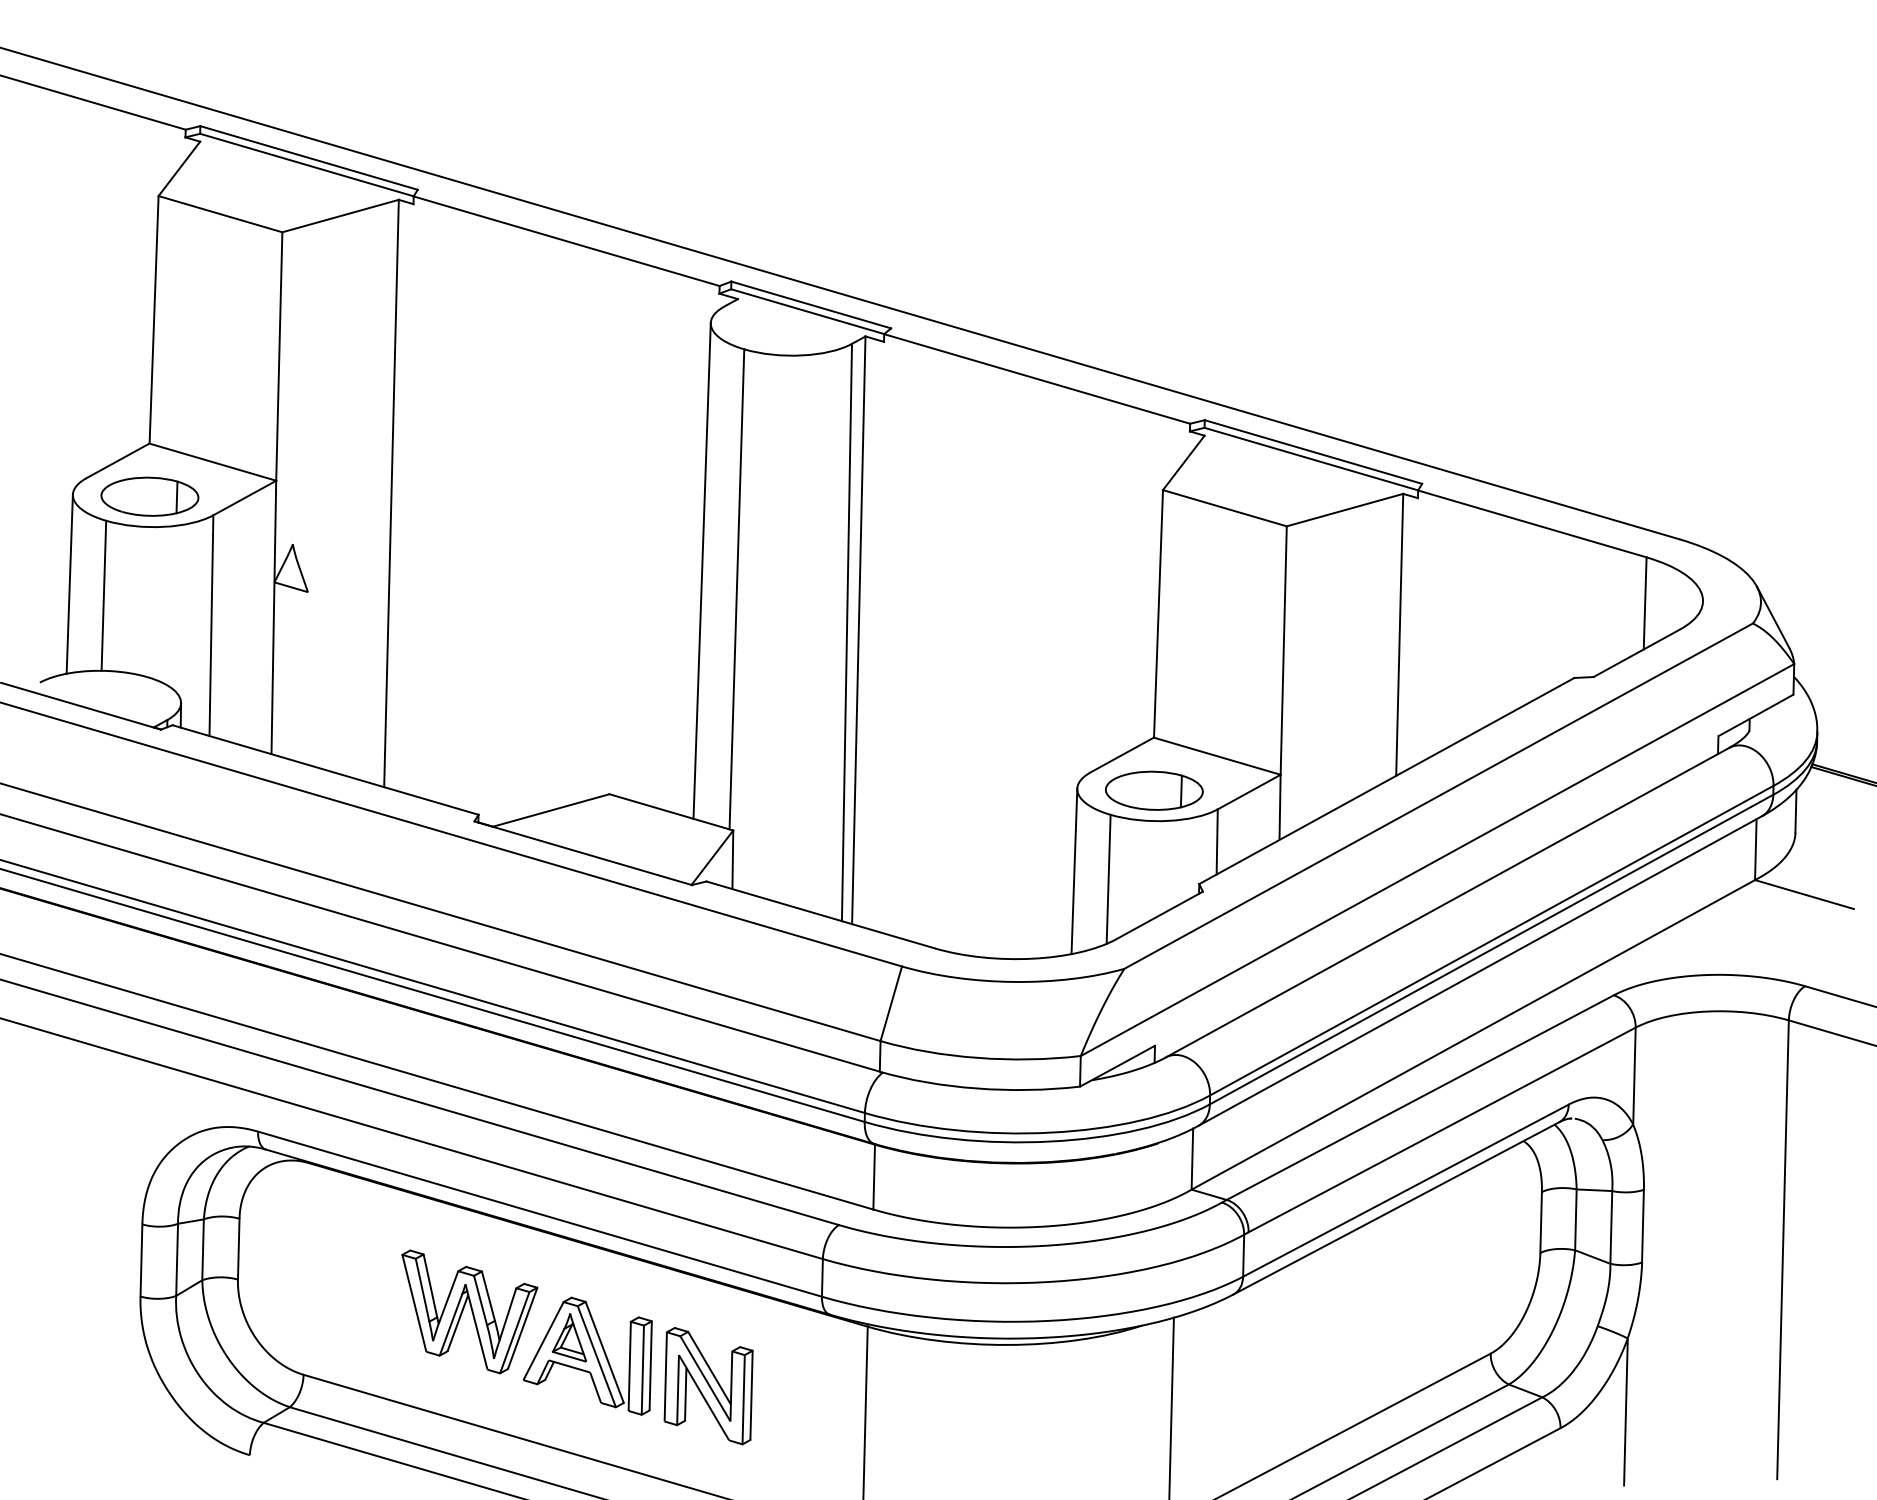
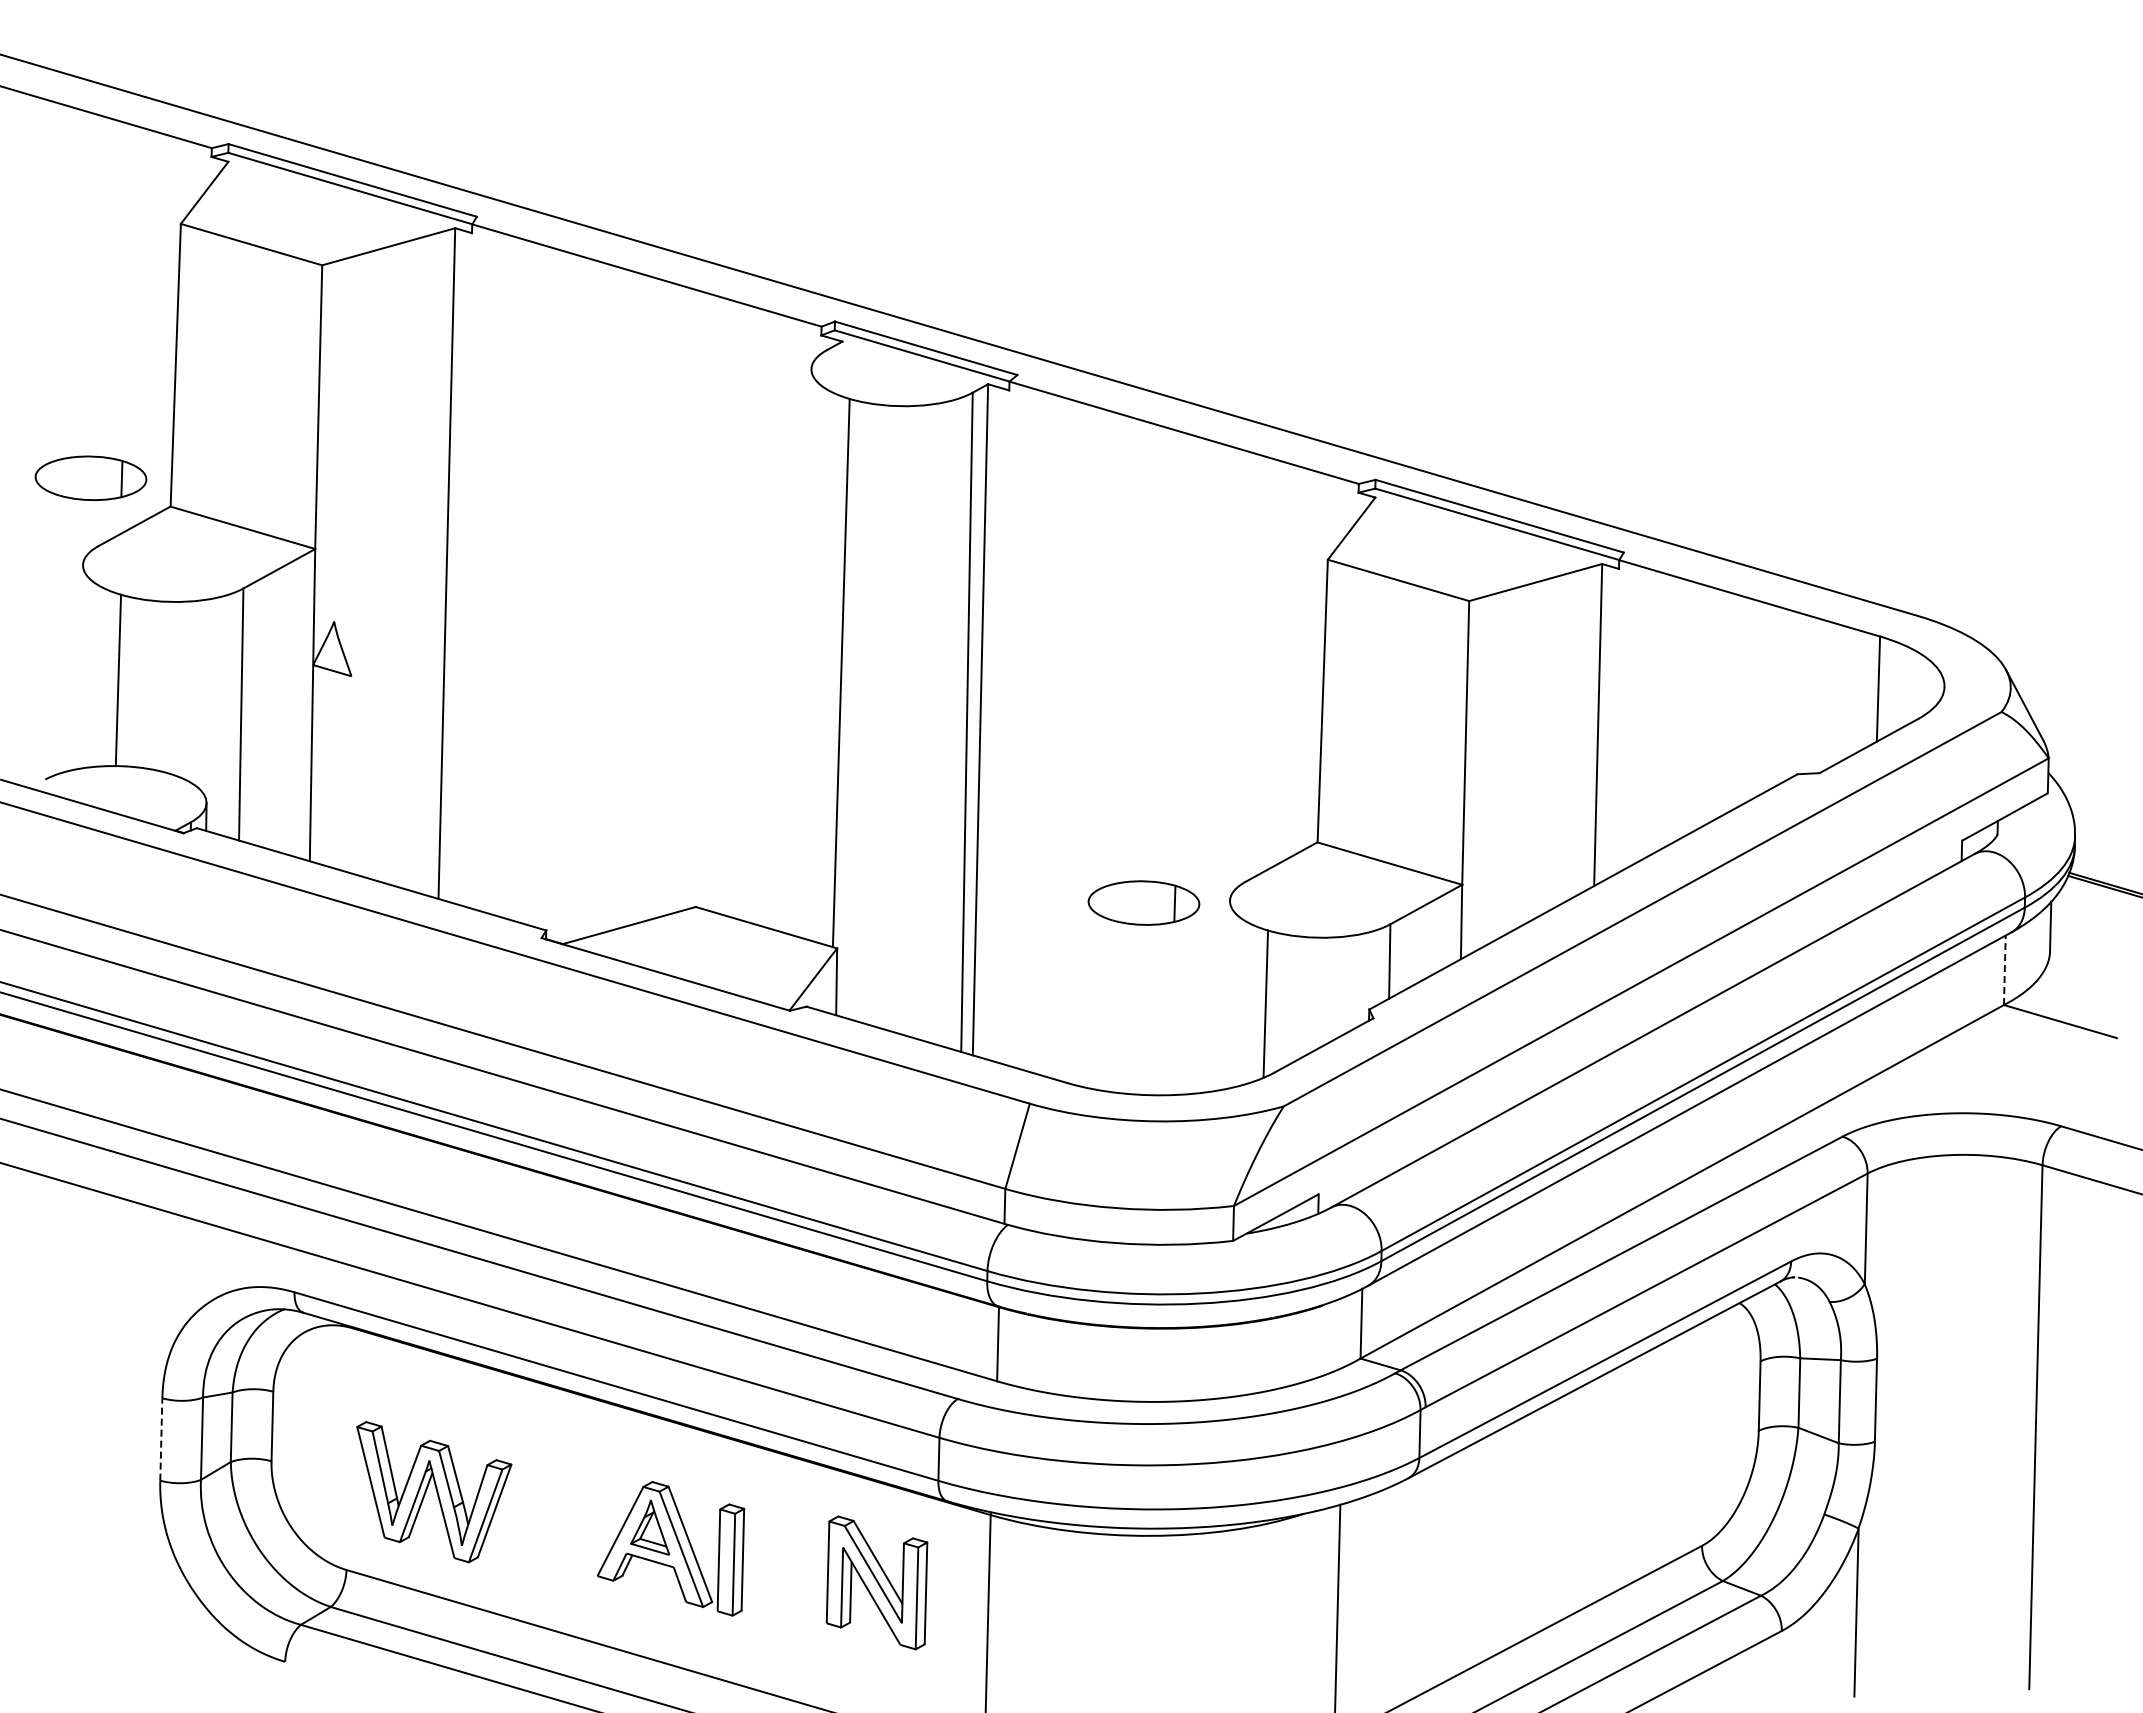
part: (149, 496) -> (90, 478), moved
line: (702, 571) -> (801, 652), removed
line: (69, 583) -> (79, 666), removed
part: (1153, 790) -> (1143, 902), moved
line: (1755, 849) -> (2004, 970), solid -> dashed
line: (1074, 870) -> (1226, 994), removed
line: (141, 1259) -> (161, 1438), solid -> dashed
part: (470, 1312) -> (434, 1492), moved
part: (708, 1385) -> (876, 1582), moved

